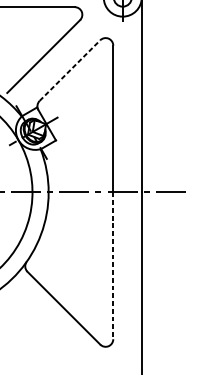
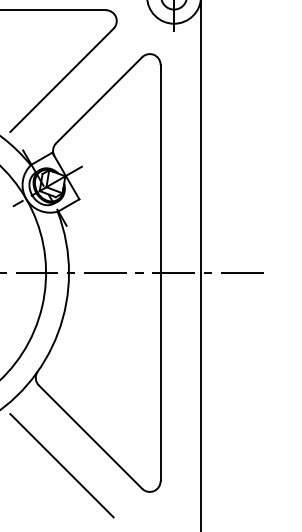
line: (70, 70) -> (99, 100), dashed -> solid
line: (113, 266) -> (160, 377), dashed -> solid
line: (43, 328) -> (61, 465), added

